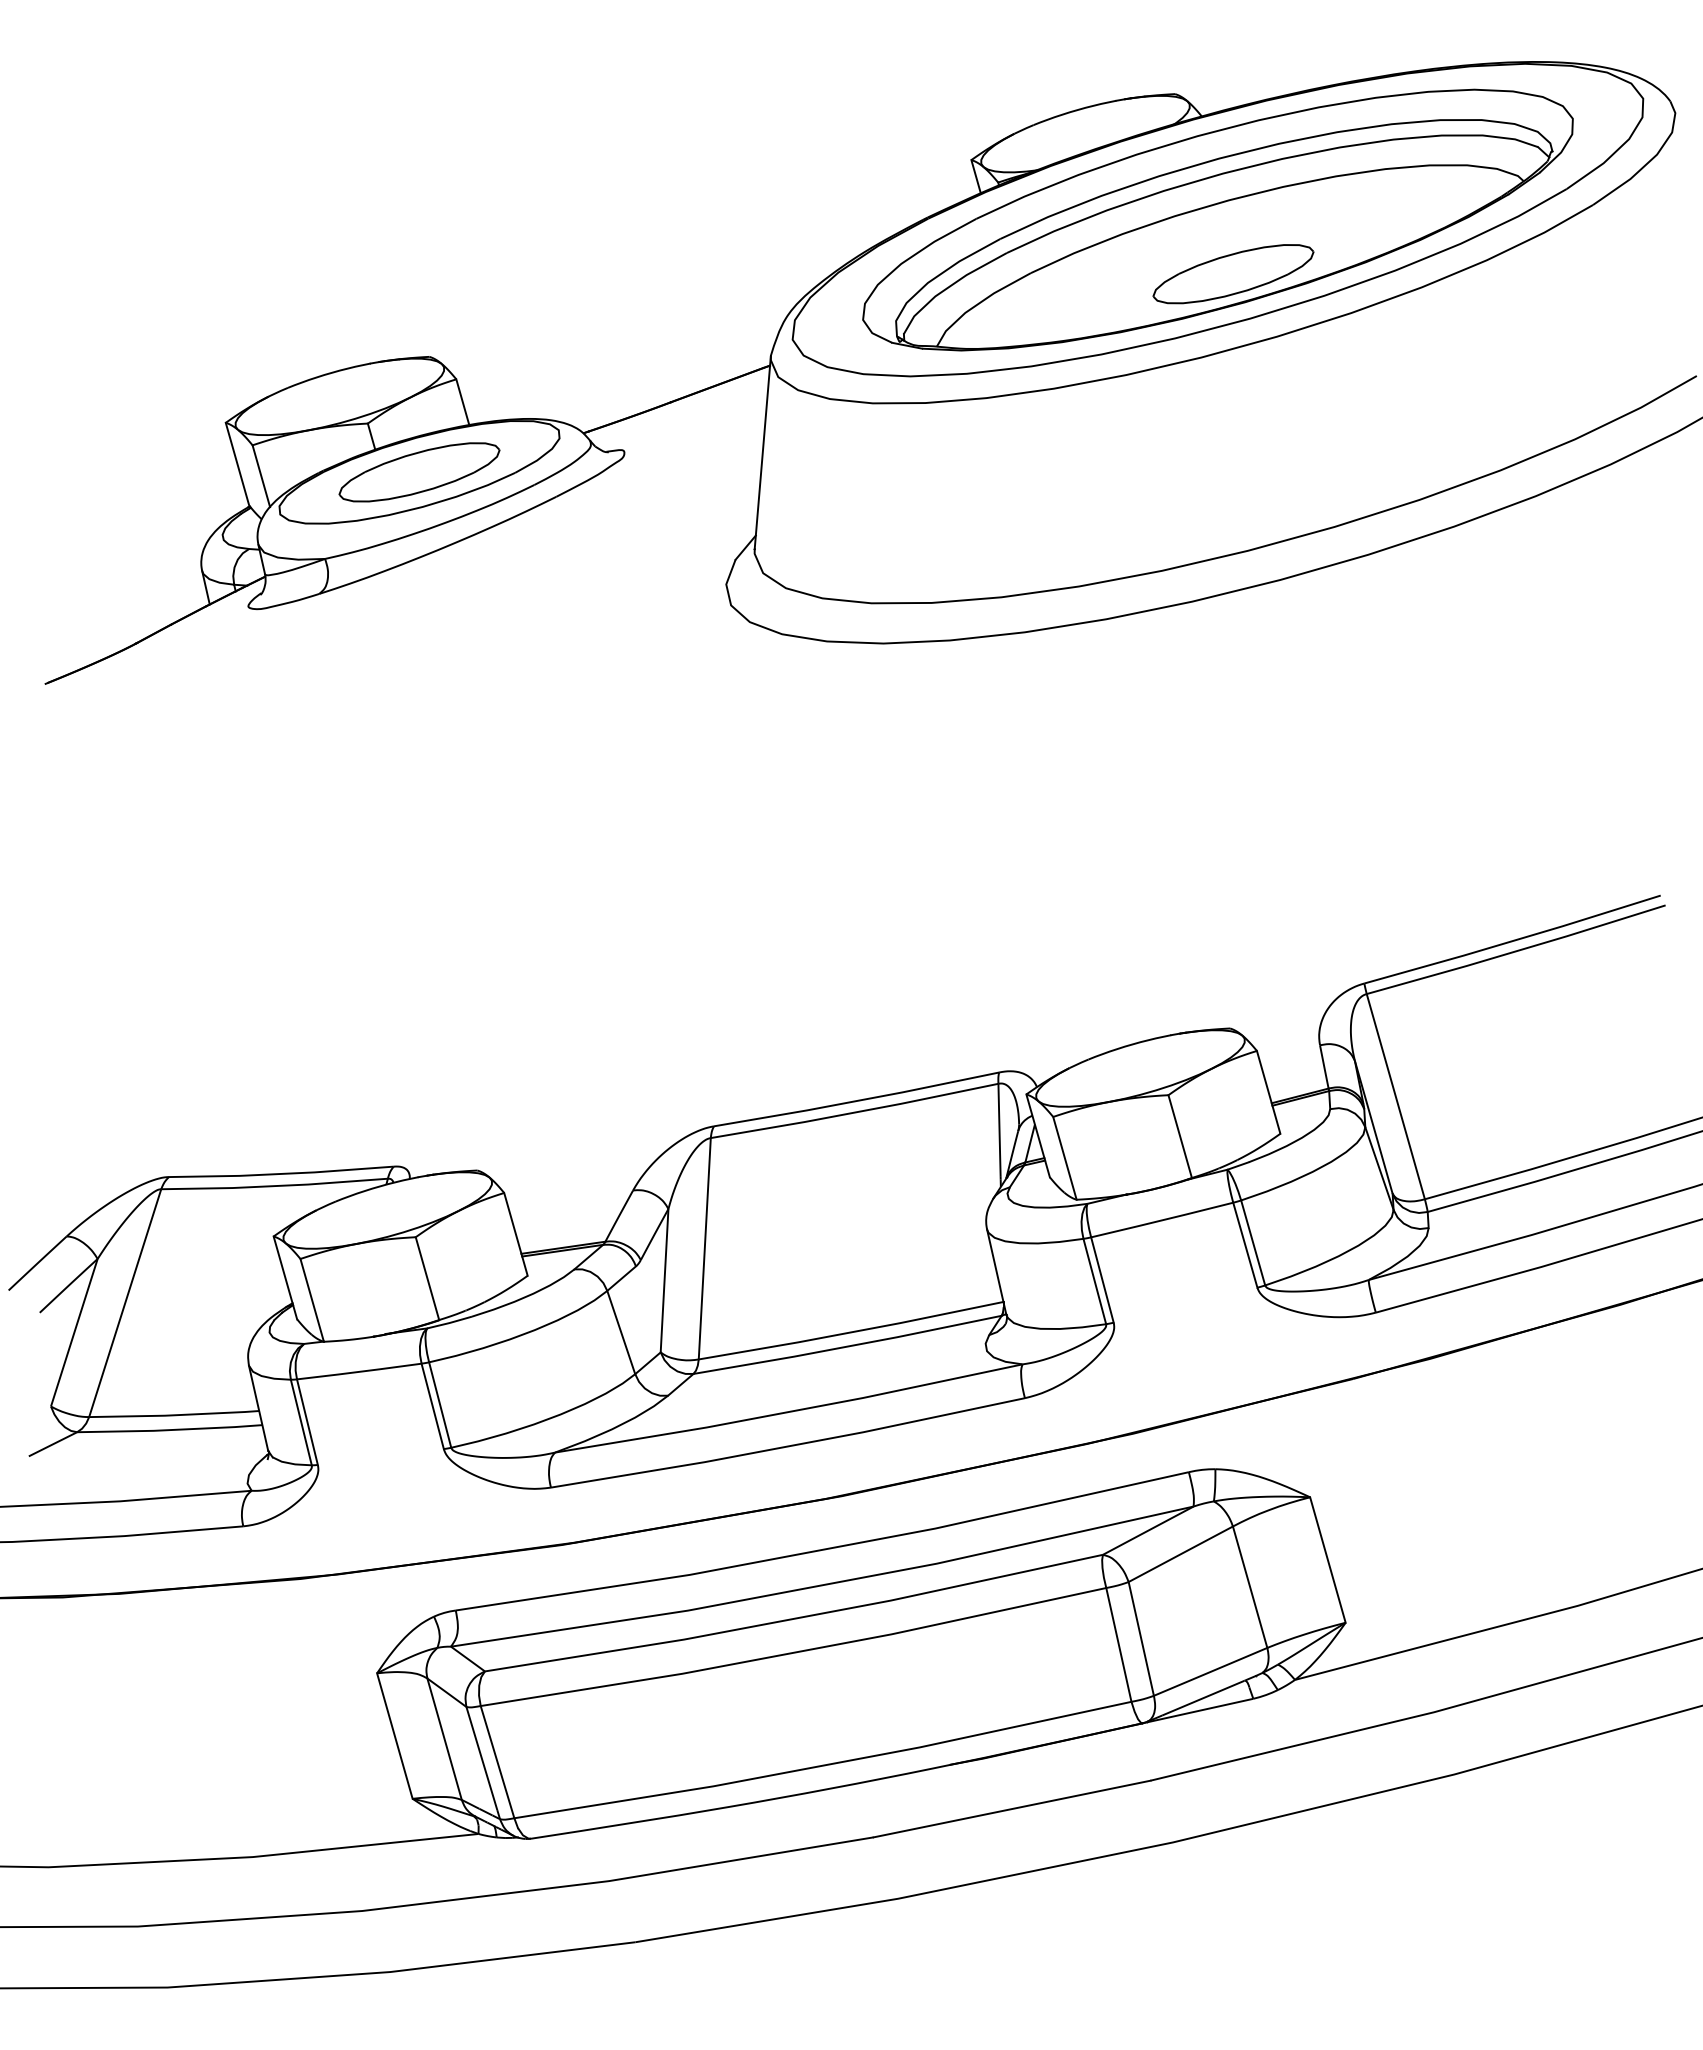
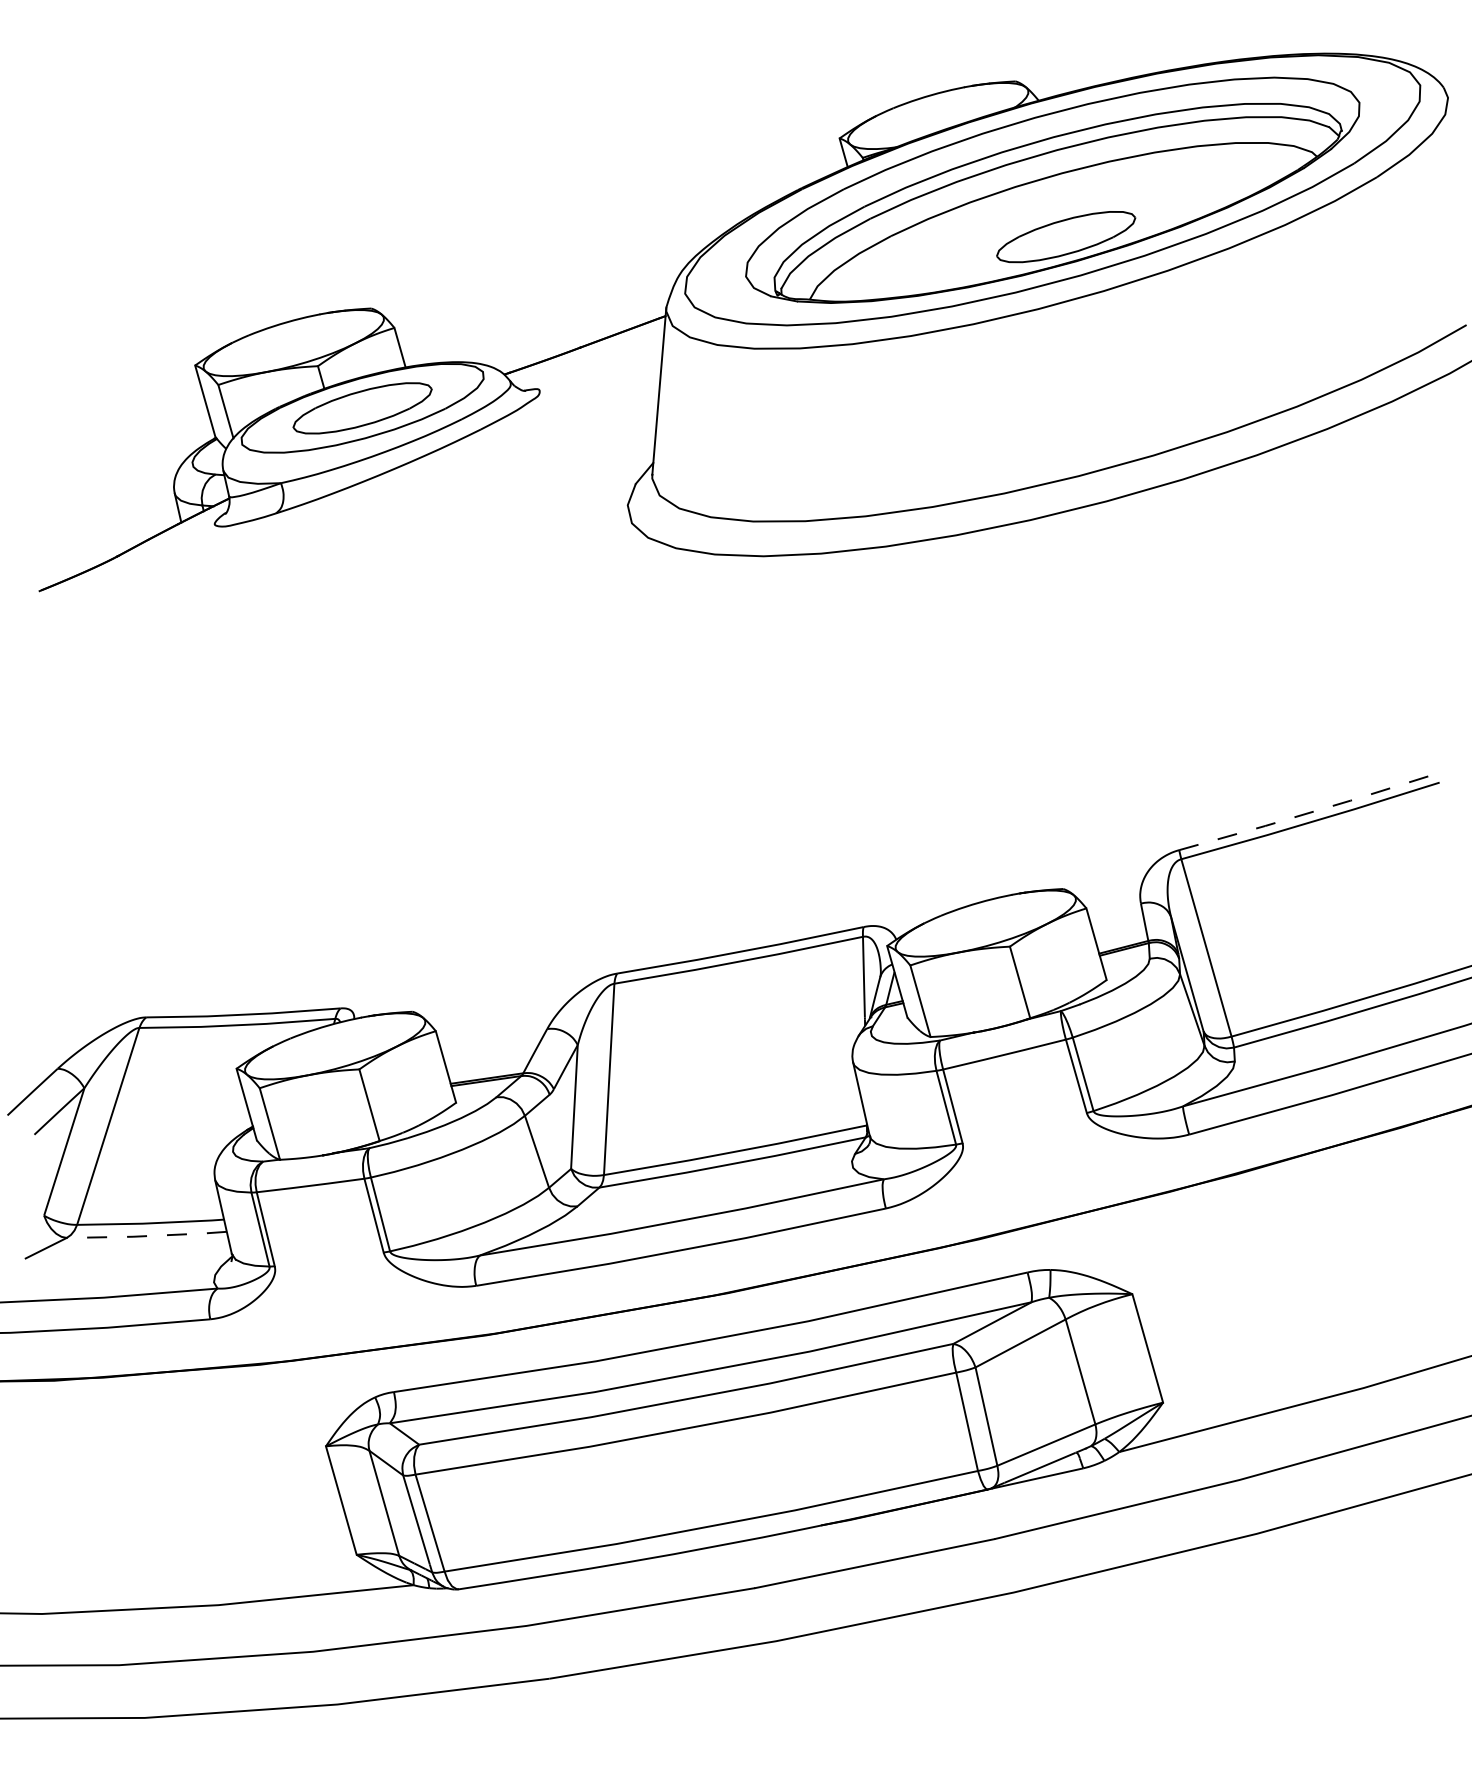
line: (1513, 940) -> (1308, 812), solid -> dashed
line: (169, 1430) -> (146, 1236), solid -> dashed

